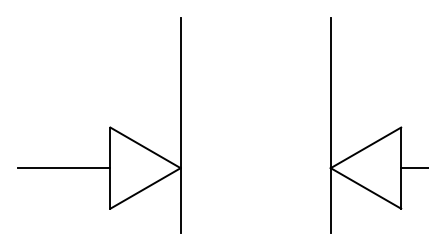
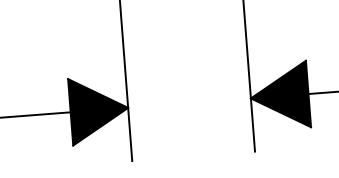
fill: (145, 167) -> (99, 109), added
fill: (365, 167) -> (279, 95), added

